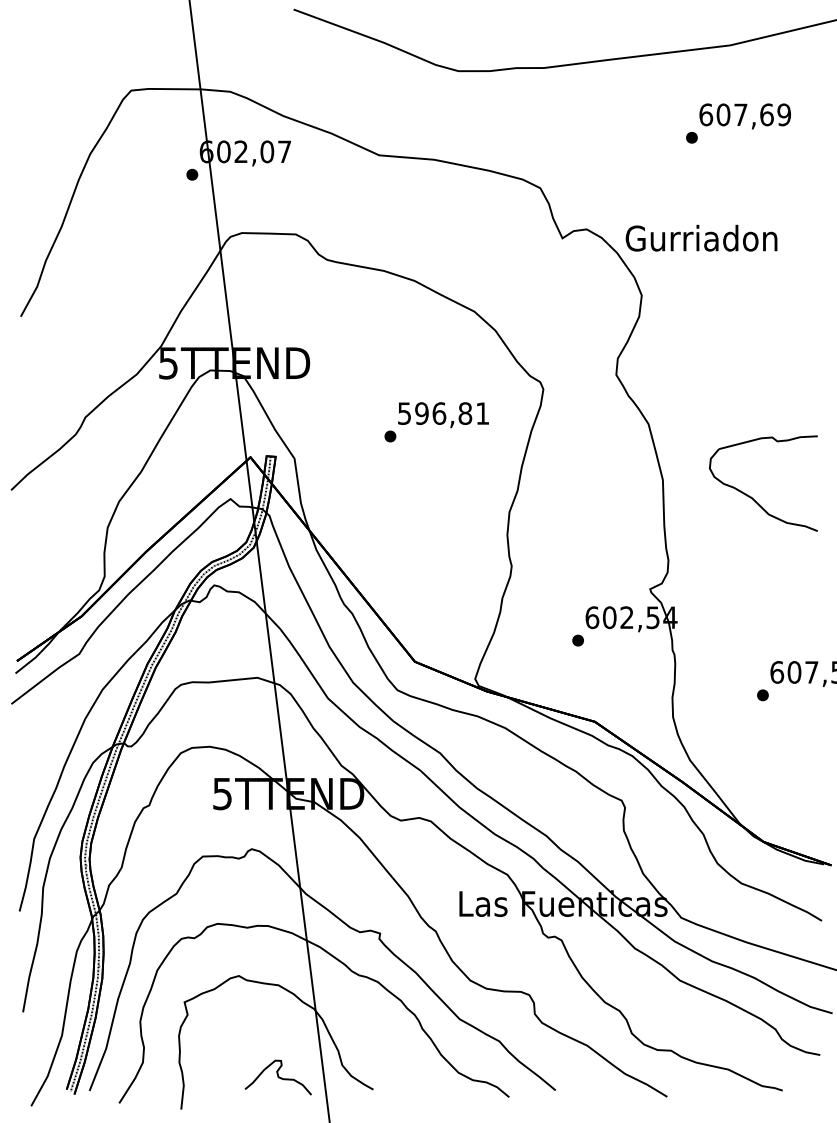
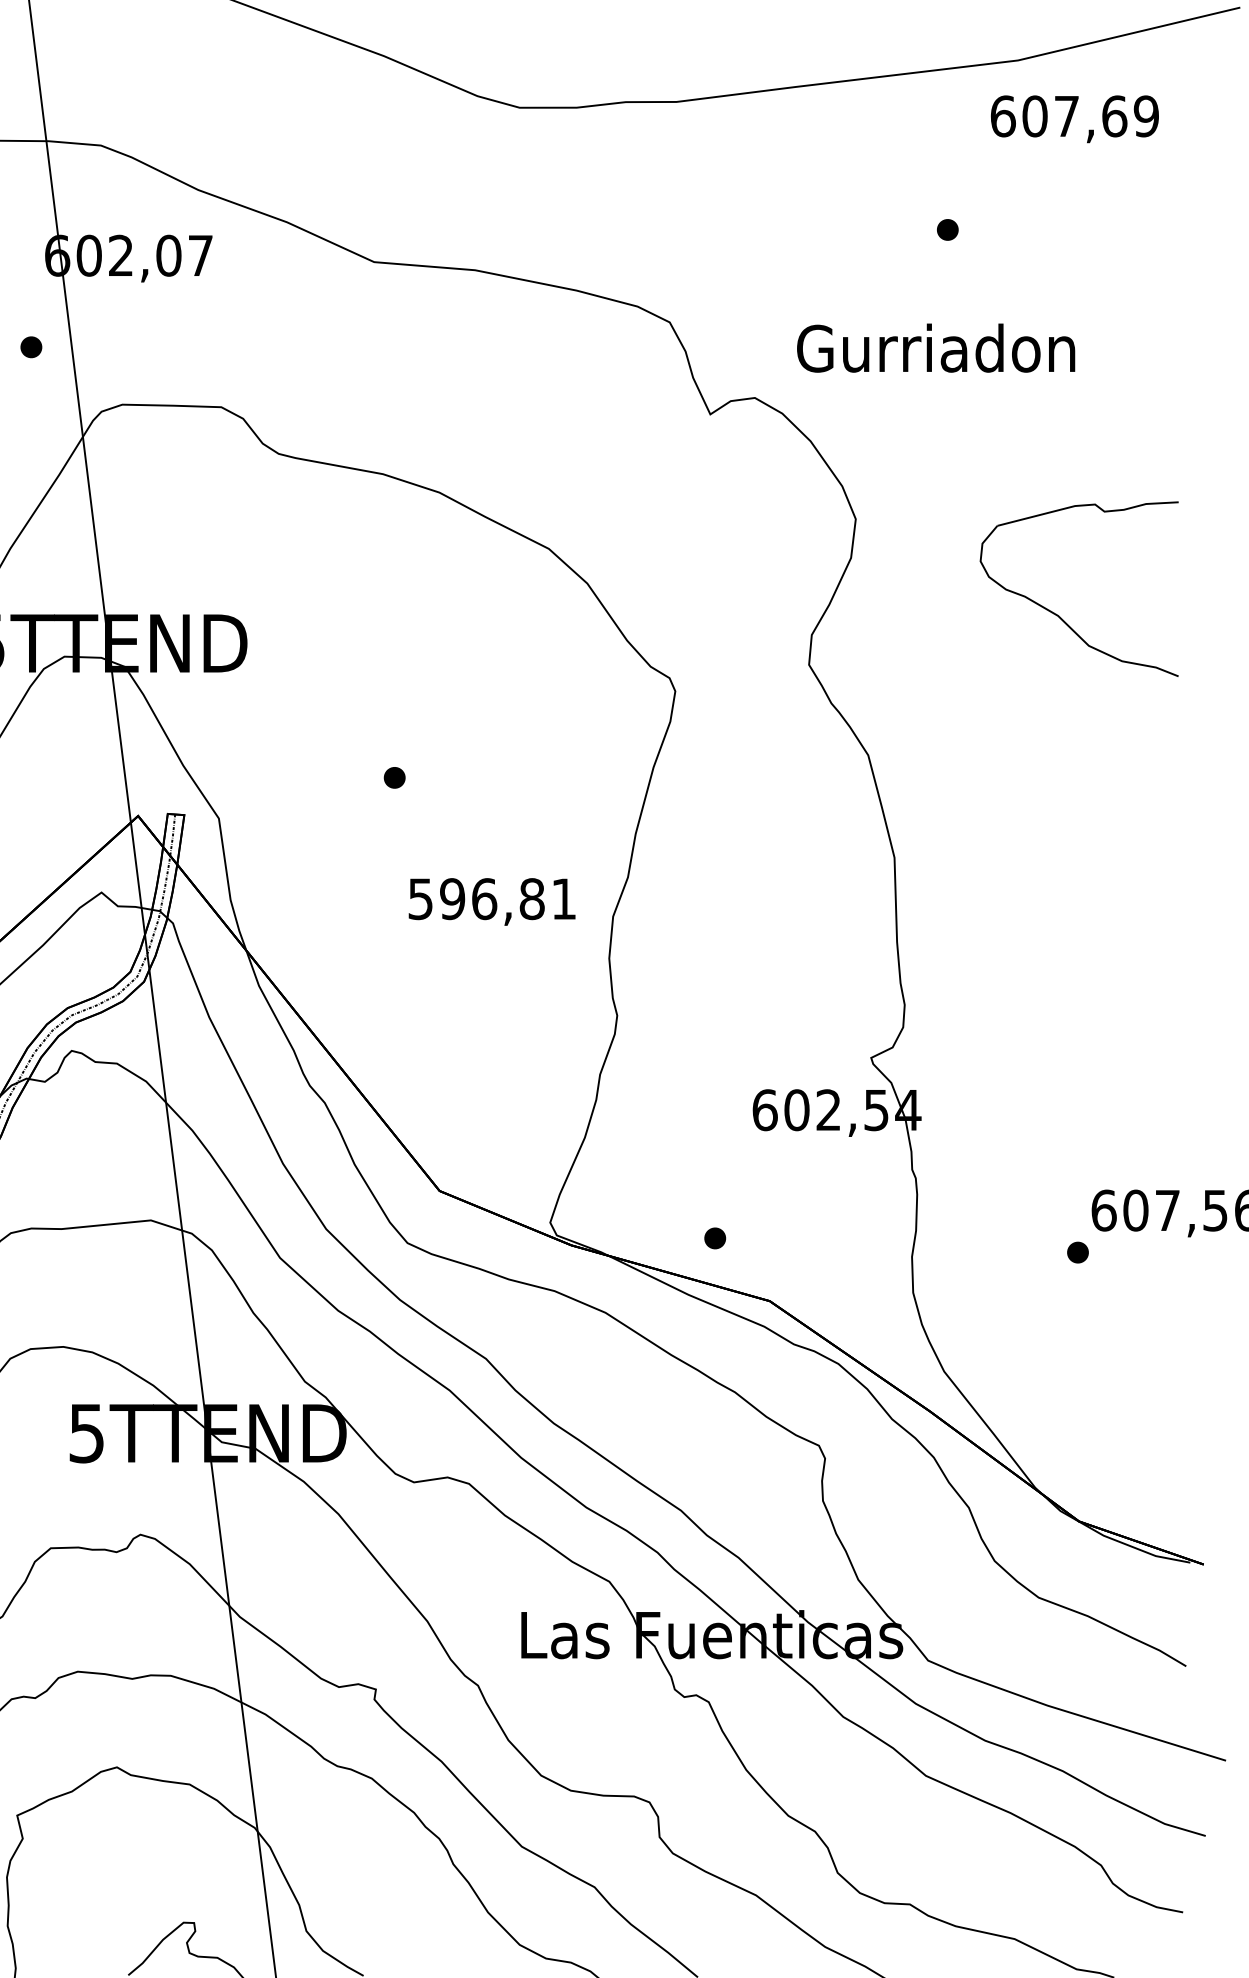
text: (744, 116) -> (1073, 119), moved
part: (192, 174) -> (31, 346), moved
text: (701, 237) -> (935, 346), moved
text: (443, 415) -> (492, 902), moved
part: (751, 496) -> (1057, 612), moved
part: (577, 640) -> (714, 1238), moved

